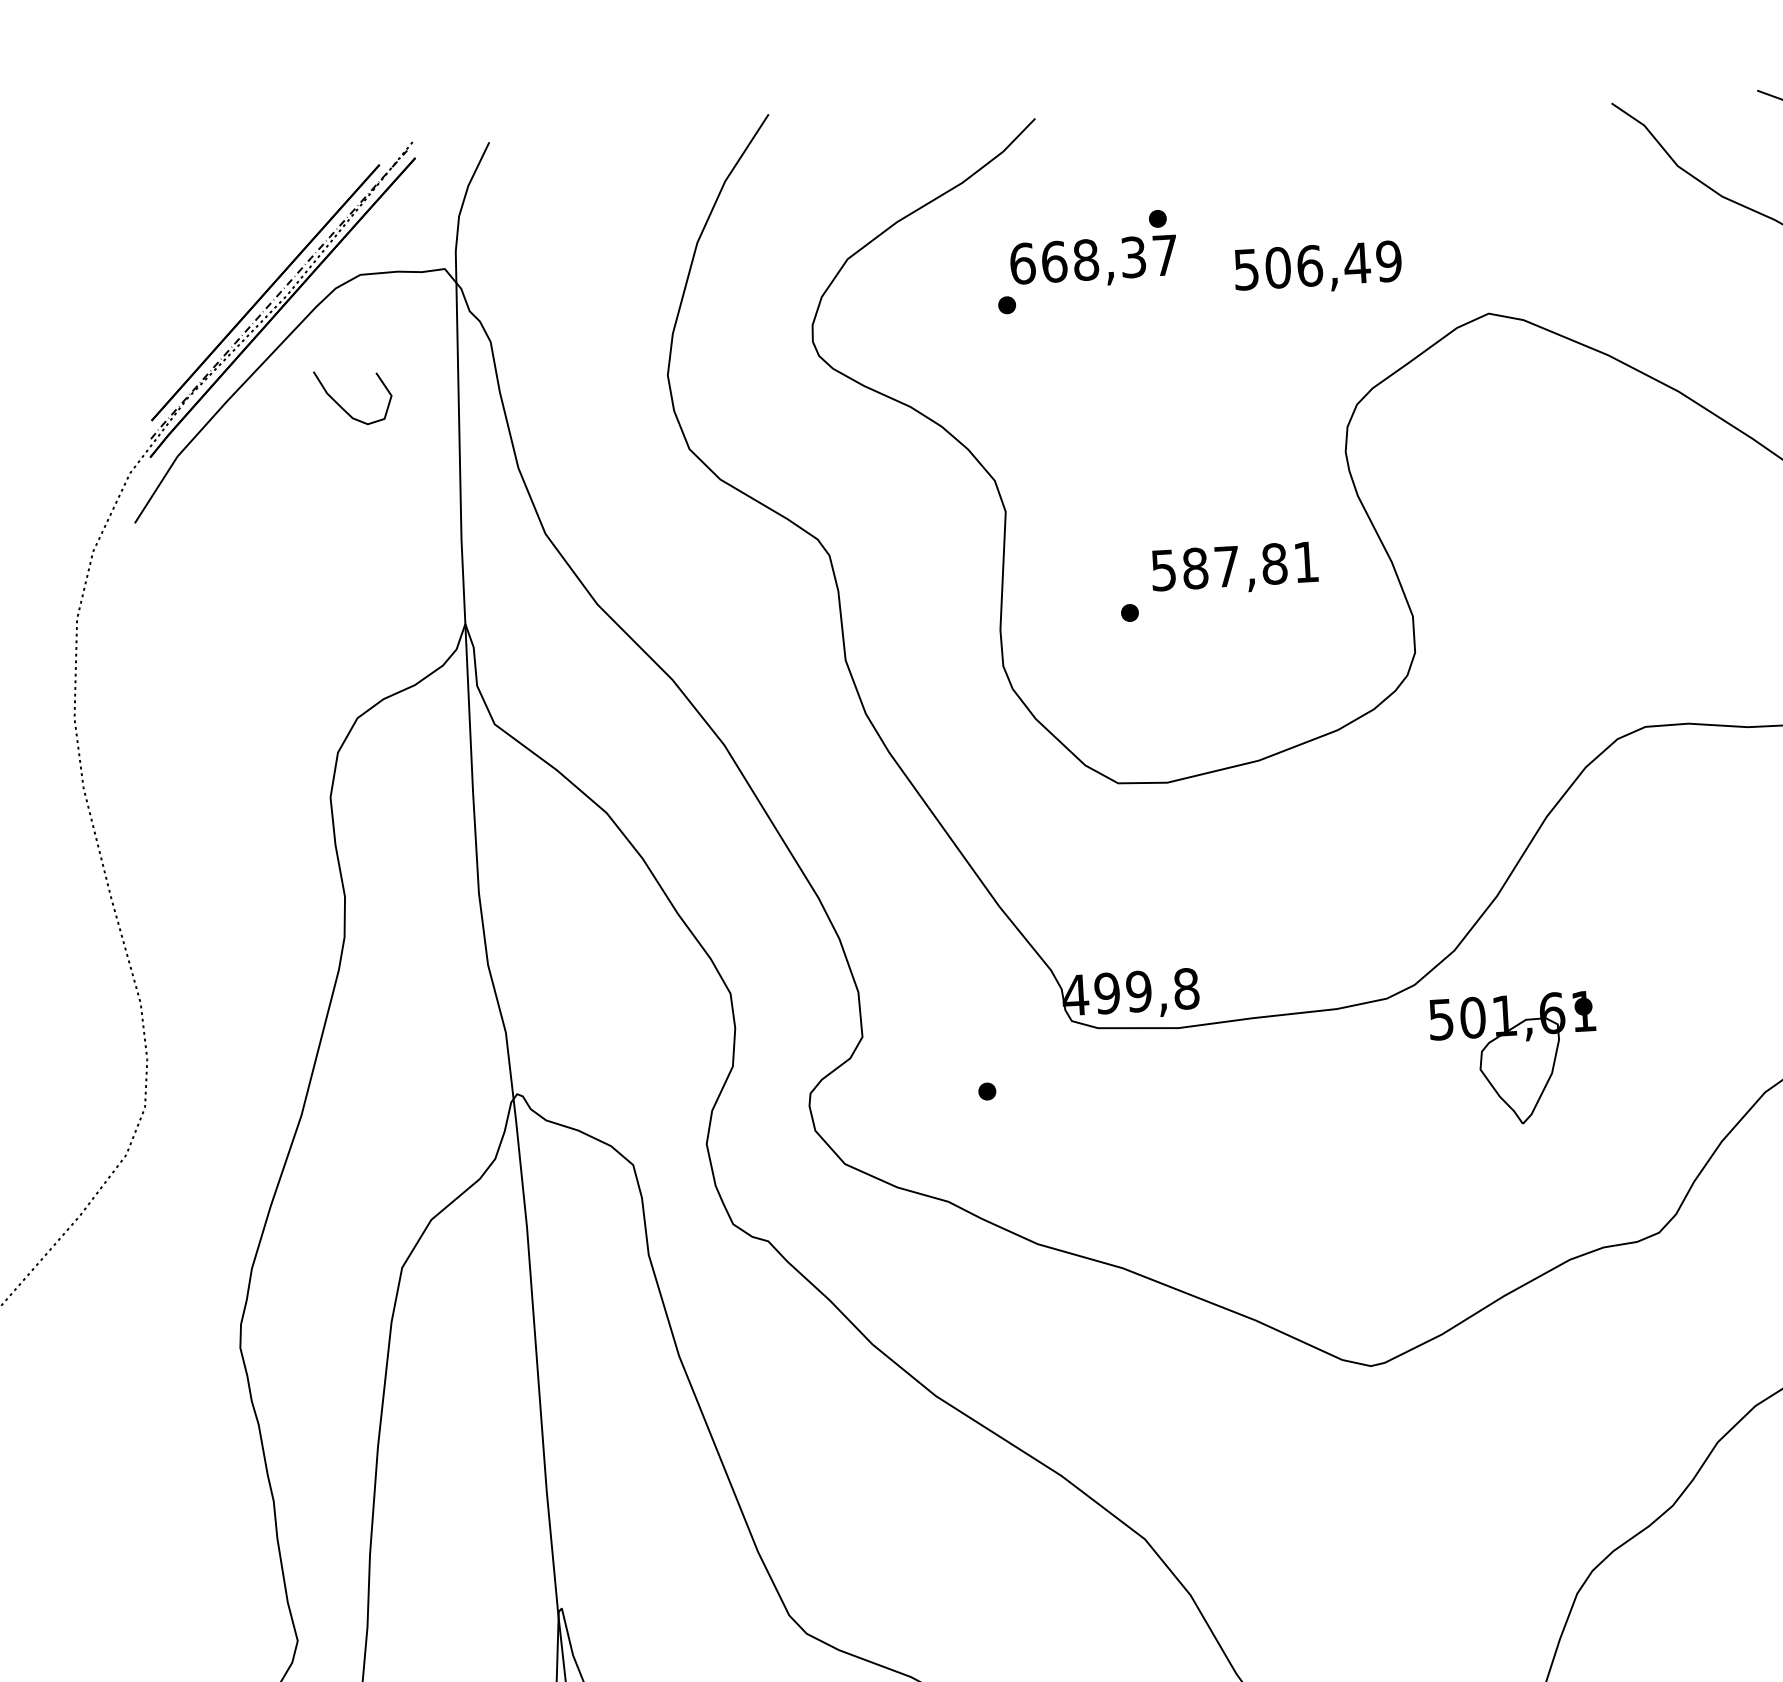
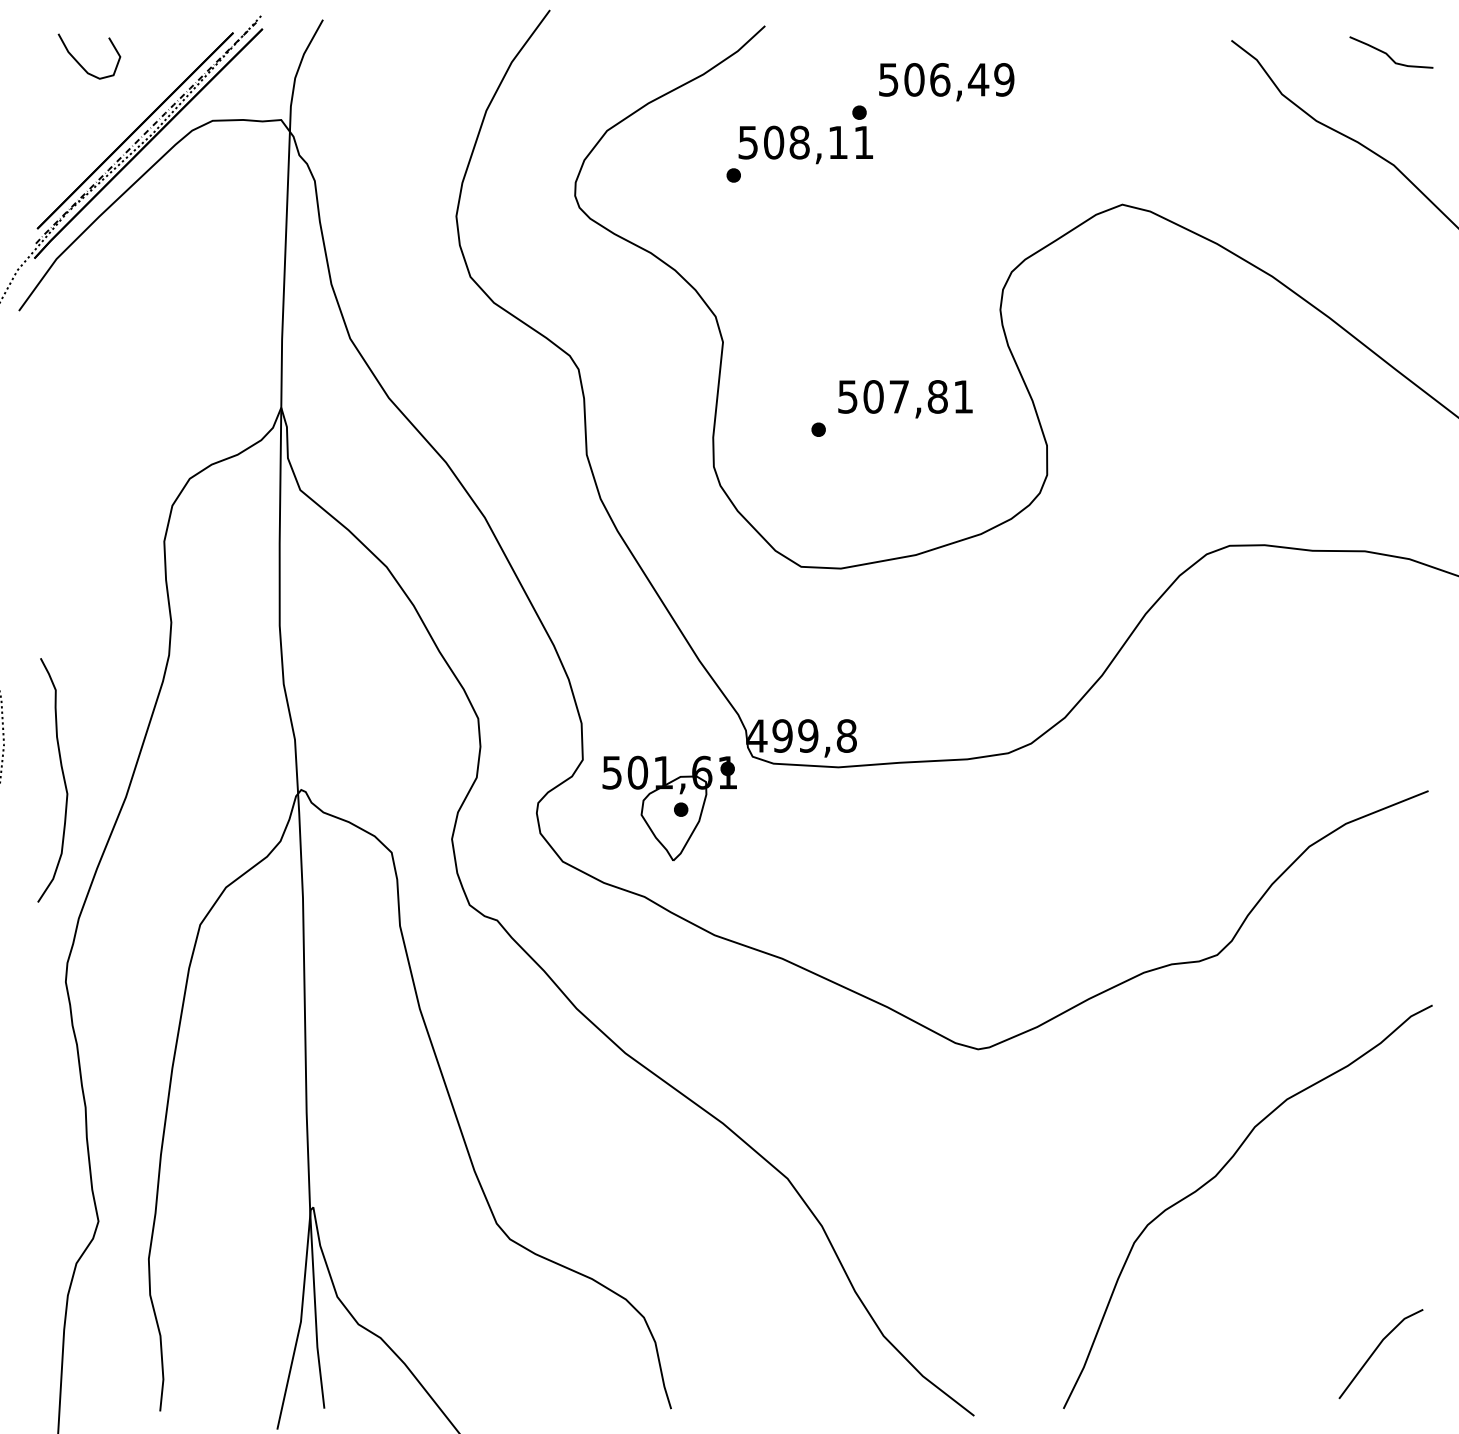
text: (1093, 259) -> (805, 142), 668,37 -> 508,11
text: (1317, 268) -> (946, 82), moved
curve: (342, 406) -> (80, 63), moved
text: (1195, 568) -> (873, 396), 587,81 -> 507,81
part: (1514, 1058) -> (669, 807), moved
curve: (221, 1094) -> (62, 776), added

